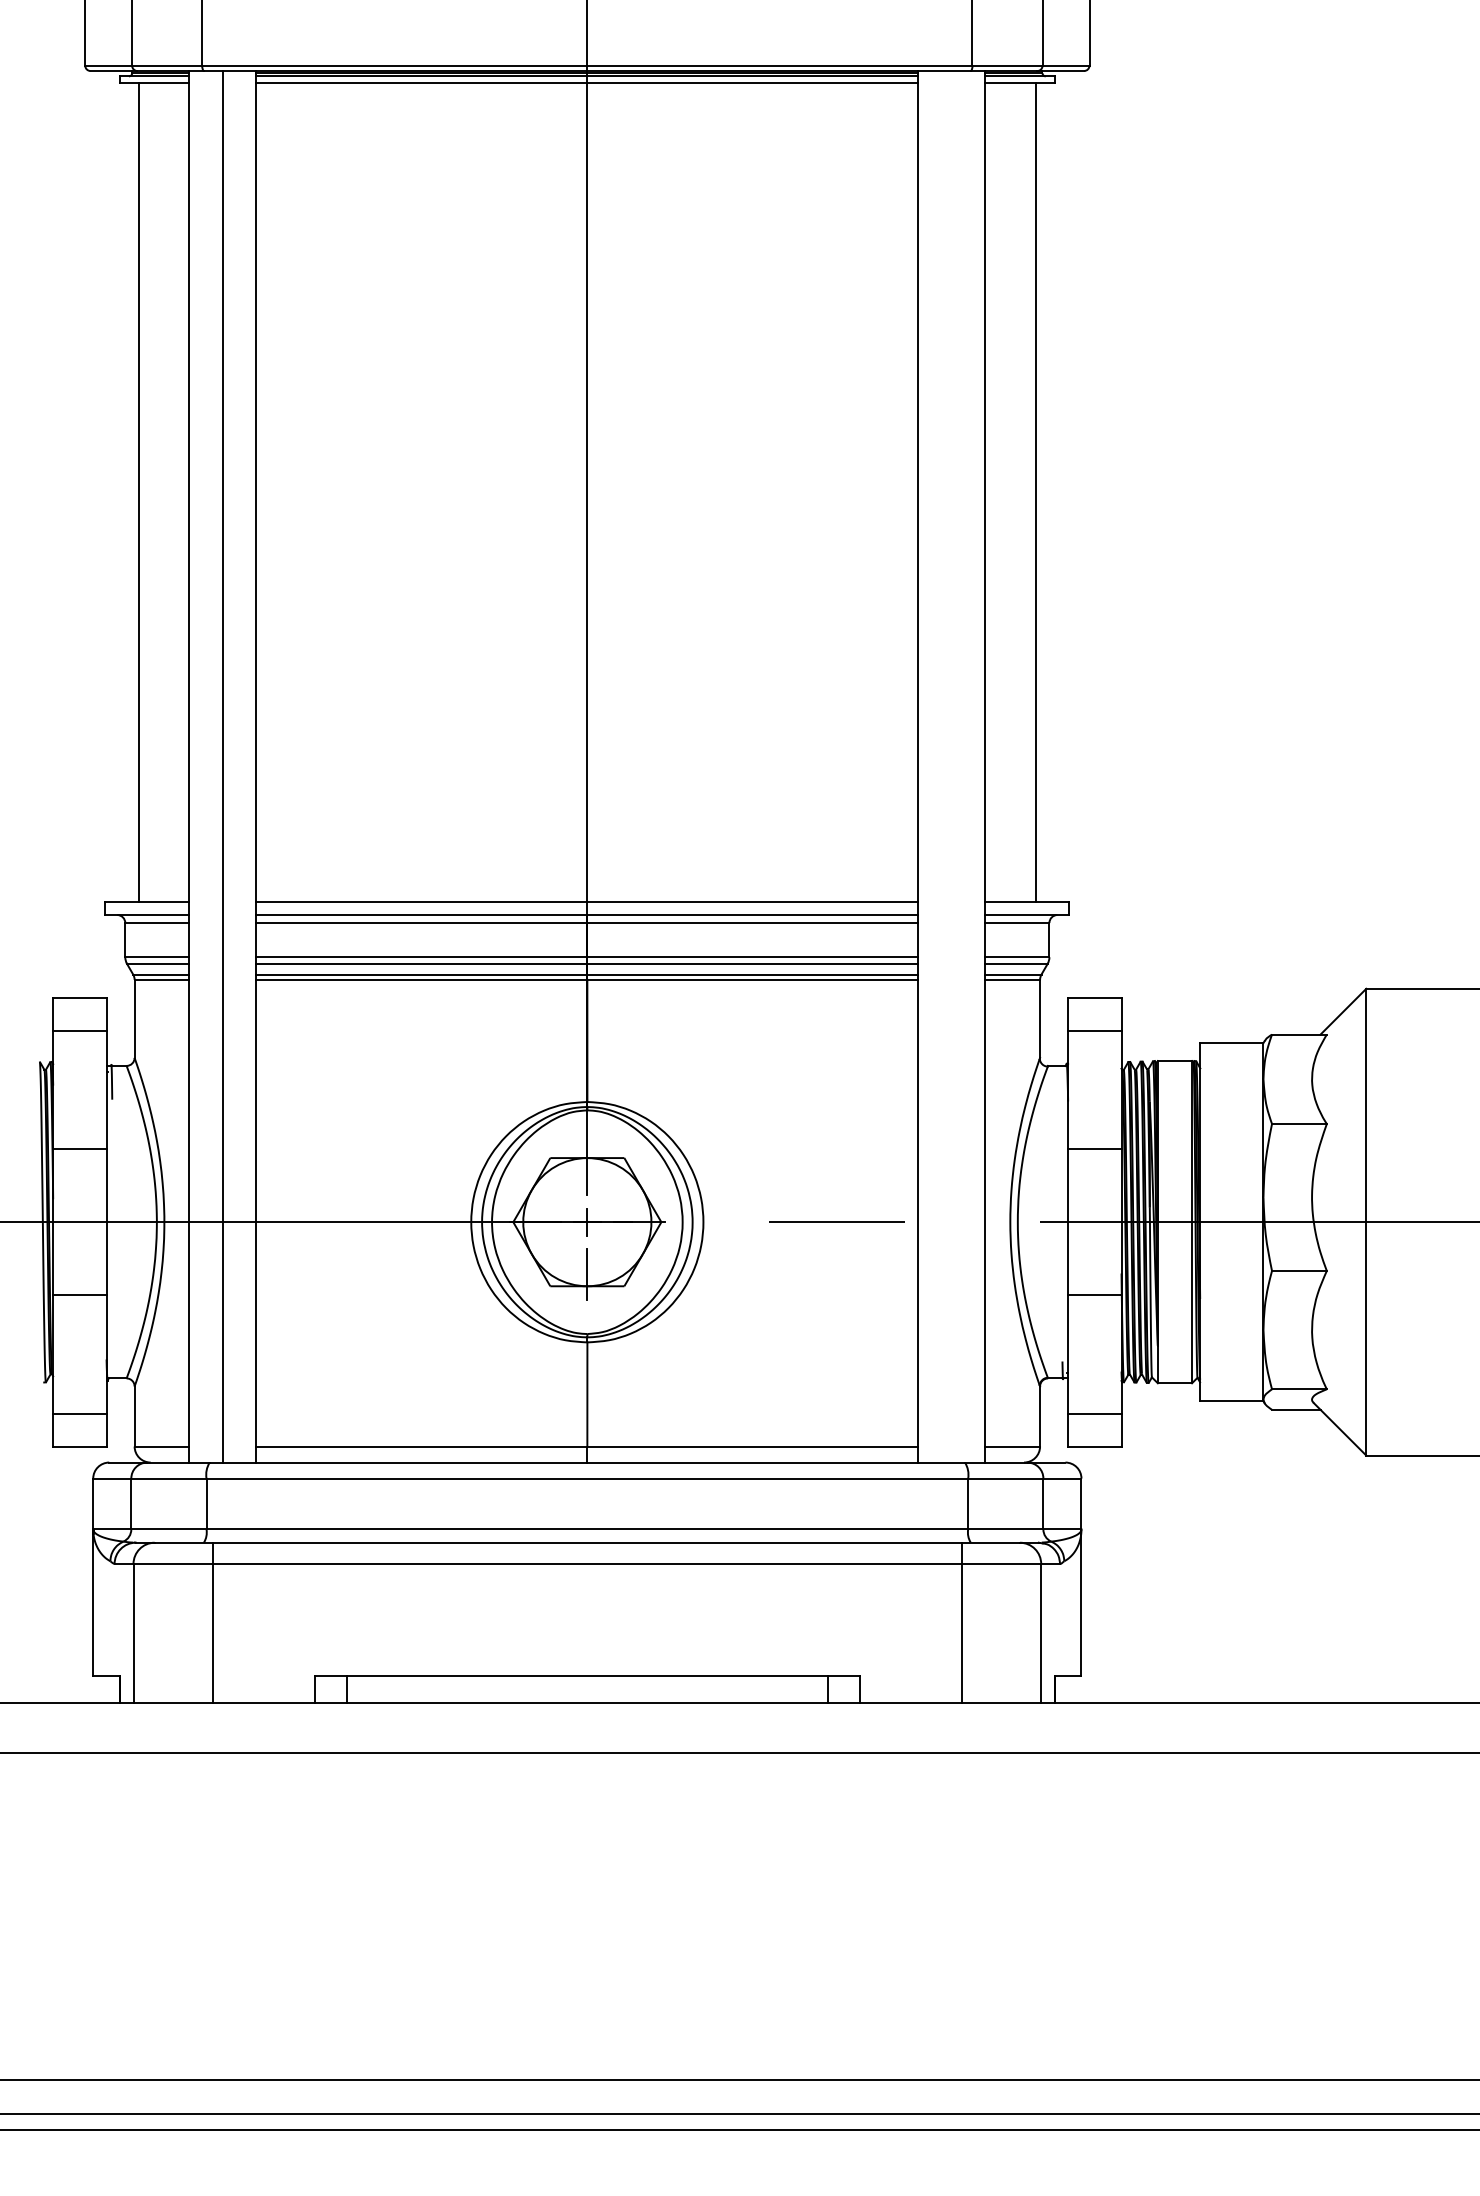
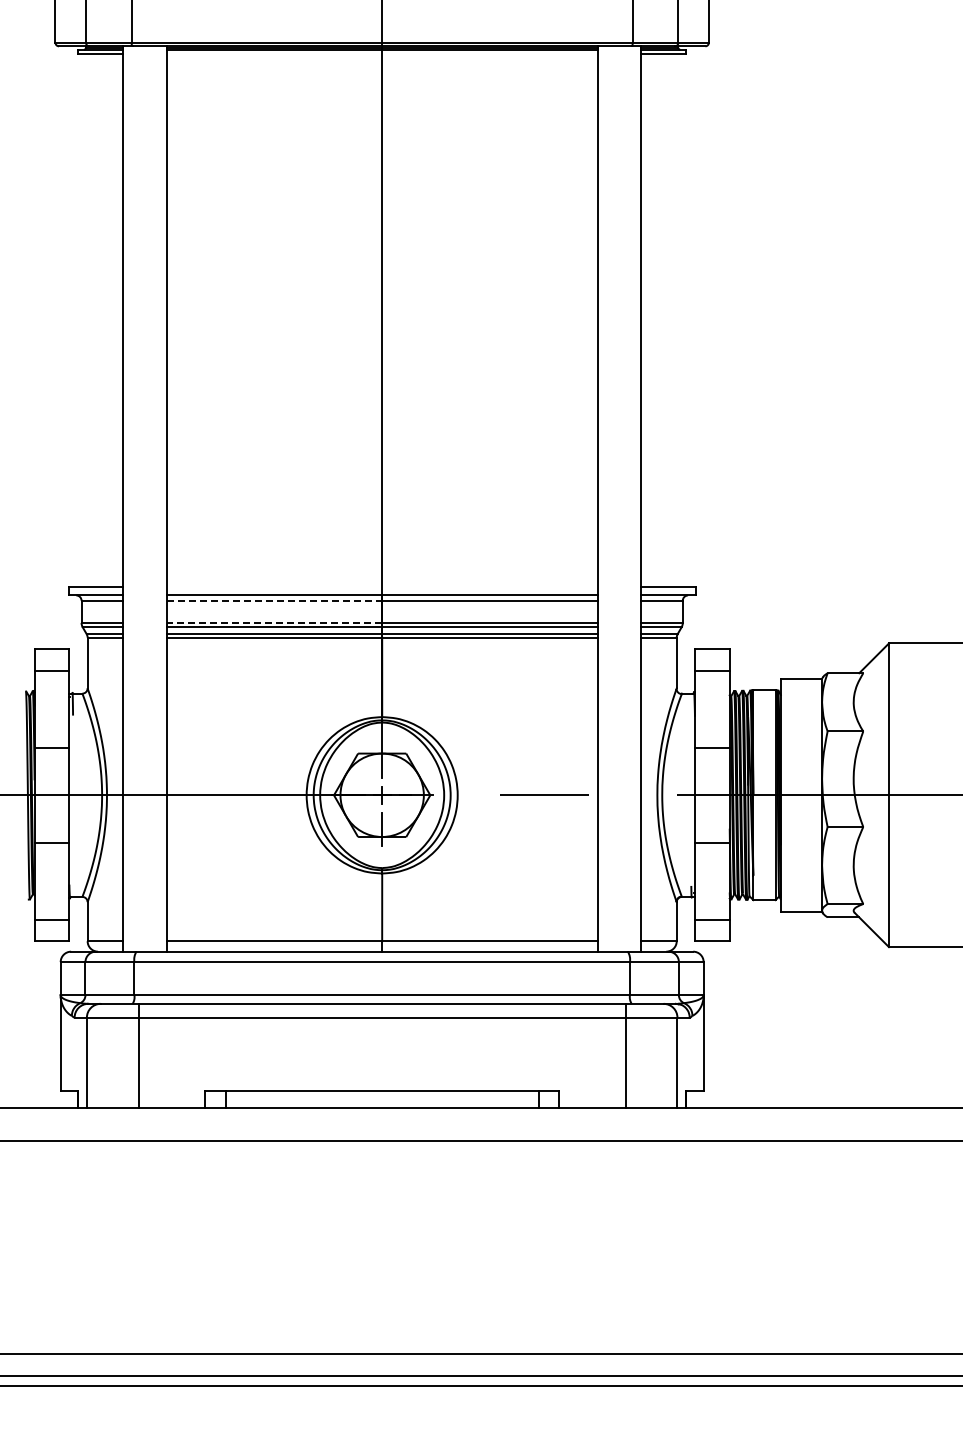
line: (586, 82) -> (381, 53), removed
line: (139, 490) -> (90, 319), removed
line: (1036, 490) -> (674, 319), removed
line: (223, 766) -> (145, 498), removed
line: (586, 901) -> (381, 586), removed
line: (421, 922) -> (274, 600), solid -> dashed
line: (421, 956) -> (274, 622), solid -> dashed

